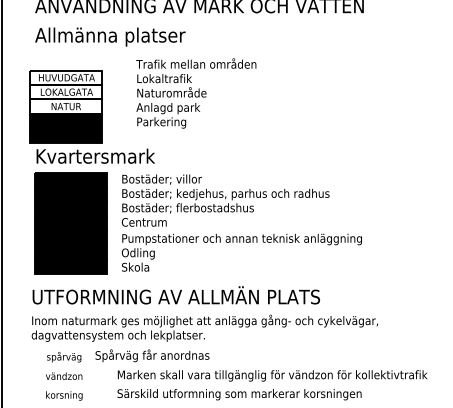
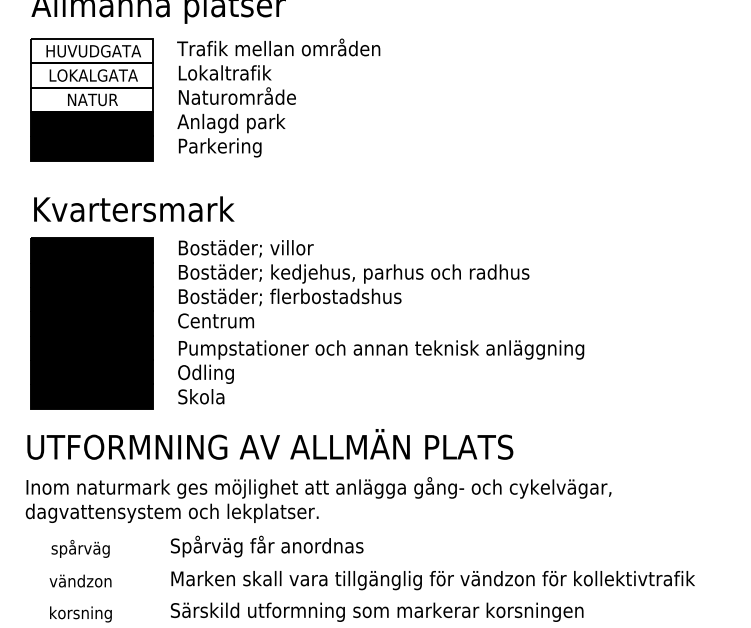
text: (196, 93) -> (279, 98), moved
part: (65, 106) -> (91, 99), moved
text: (152, 355) -> (267, 546), moved

